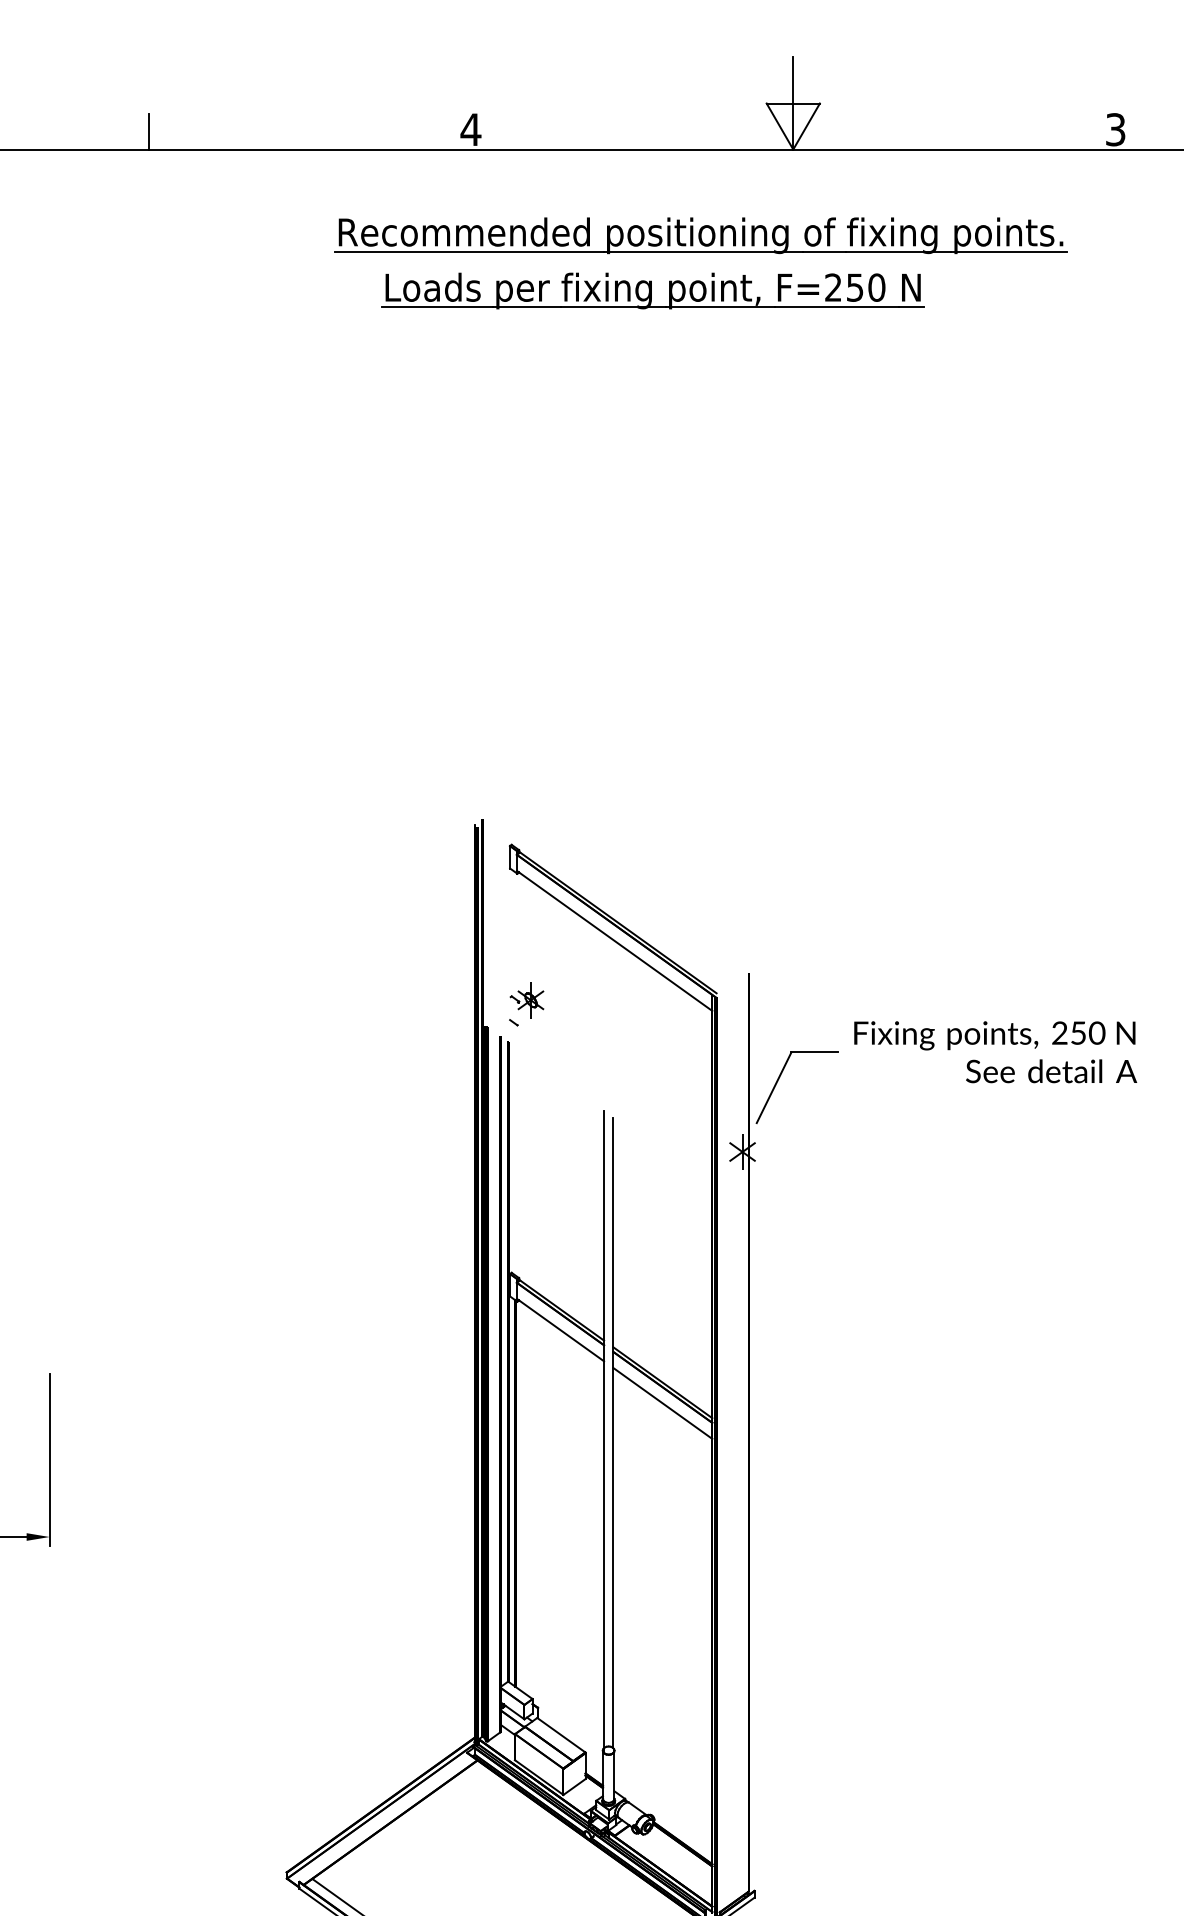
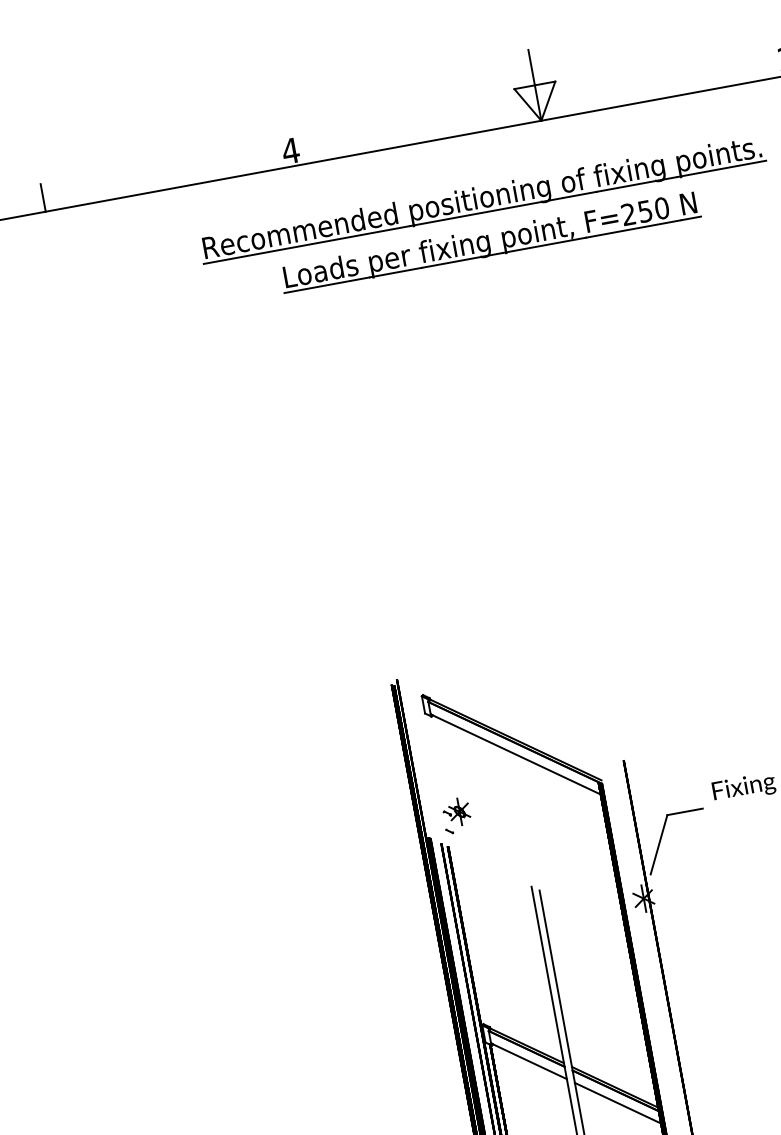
part: (652, 290) -> (489, 242), moved

